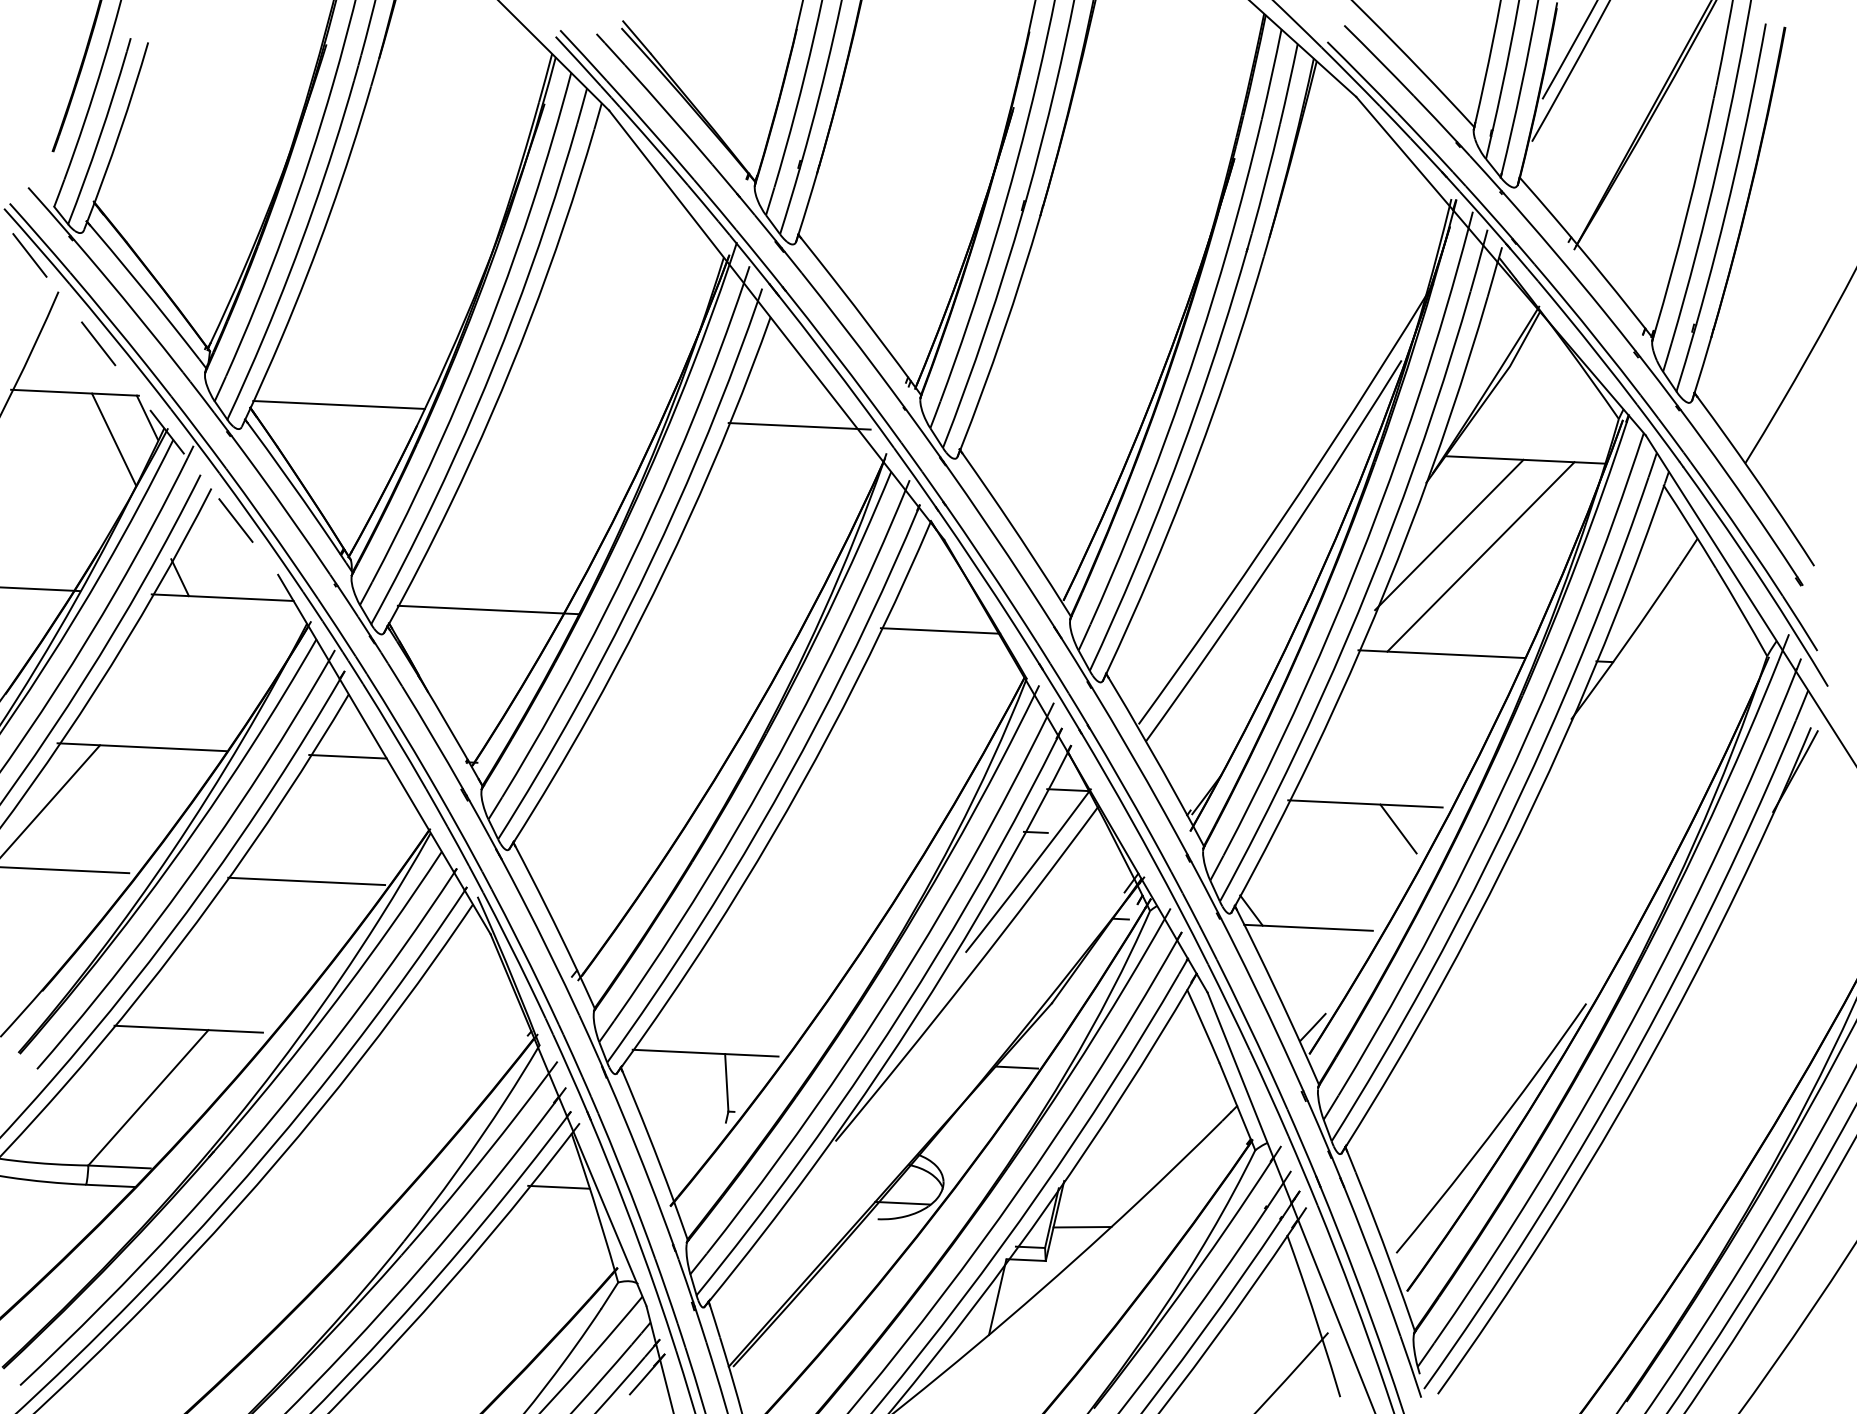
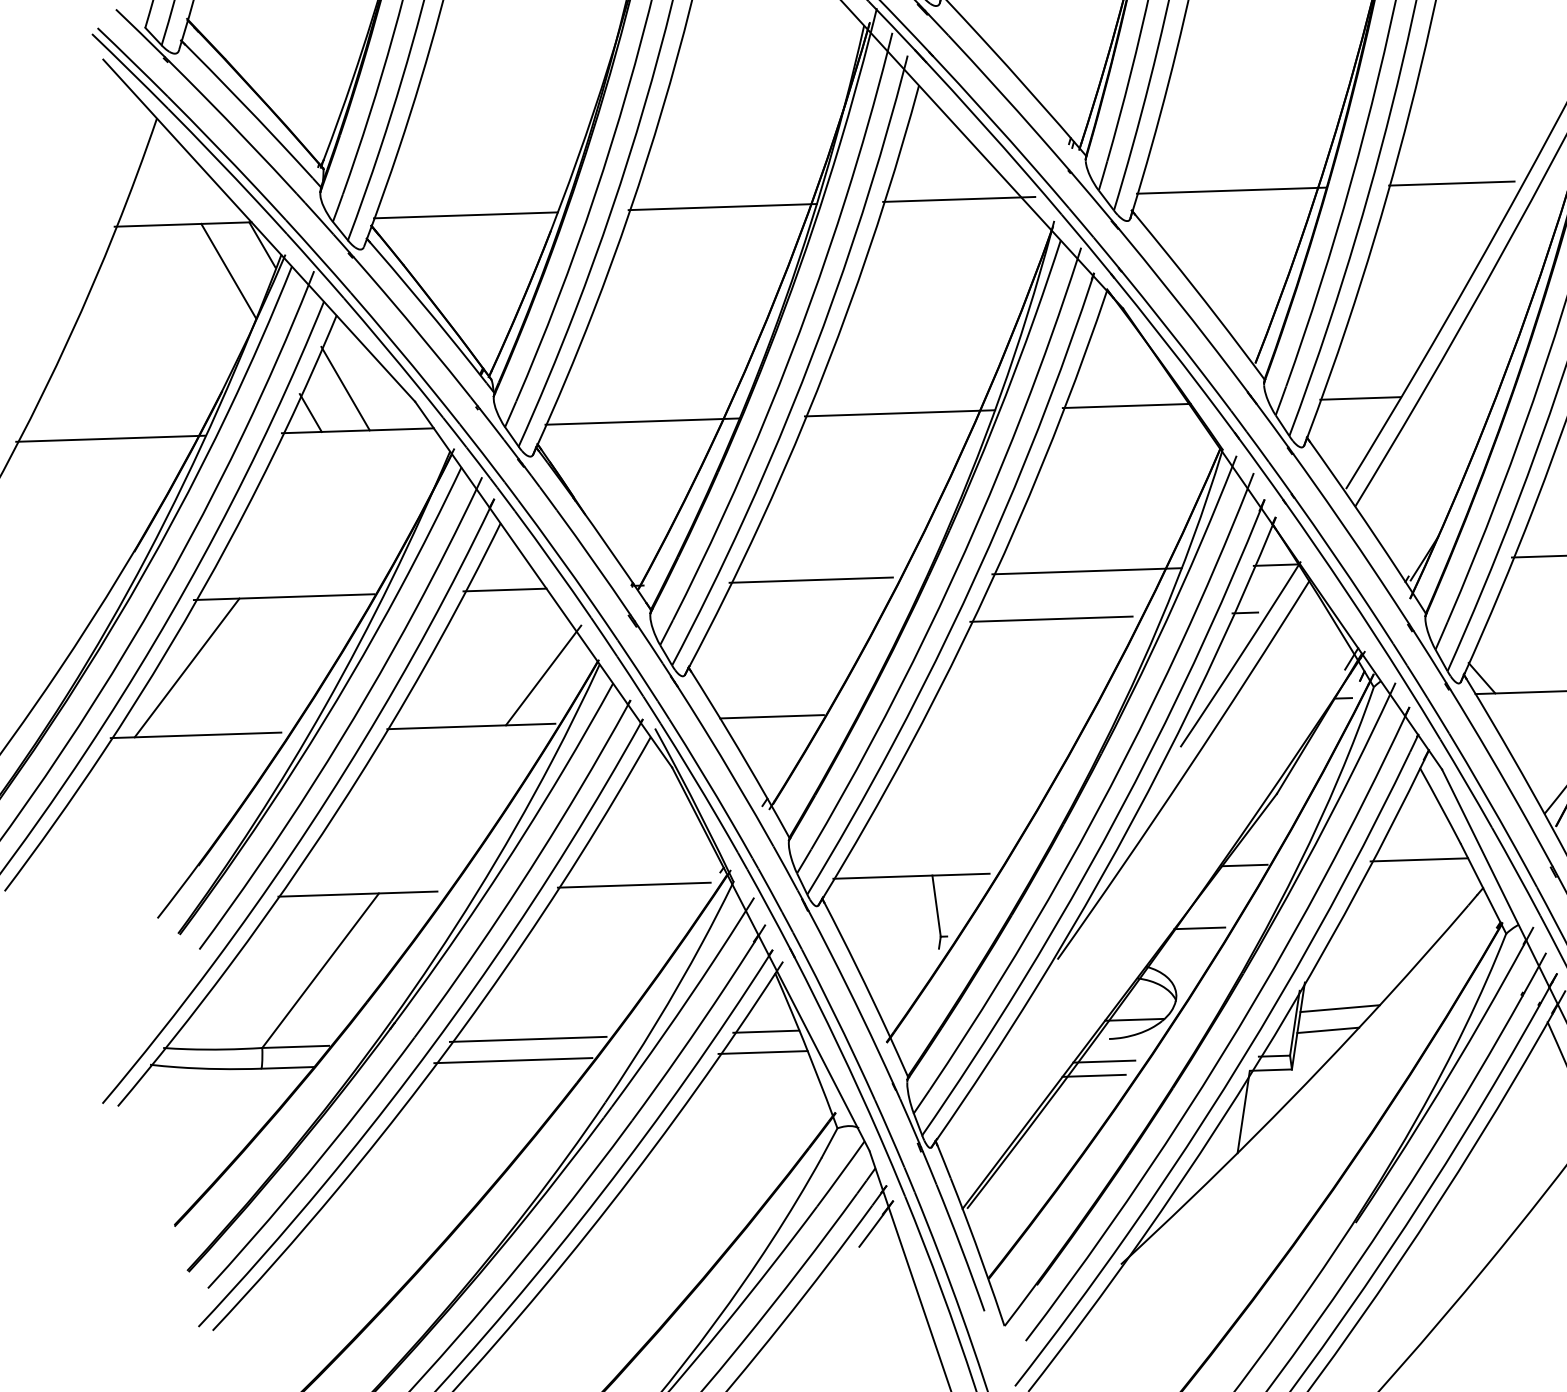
line: (145, 404) -> (259, 231), dashed -> solid
line: (578, 416) -> (722, 207), added
line: (1053, 438) -> (1231, 191), added
line: (1259, 447) -> (1451, 183), added
line: (213, 557) -> (344, 388), added
line: (728, 621) -> (899, 413), added
line: (1158, 640) -> (1360, 397), added
line: (633, 769) -> (810, 579), added
line: (891, 781) -> (1087, 570), added
line: (854, 823) -> (1051, 618), added
line: (377, 838) -> (543, 674), added
line: (587, 894) -> (772, 716), added
line: (446, 1040) -> (633, 884), added
line: (1179, 1075) -> (1419, 860), added
line: (970, 1122) -> (1199, 927), added
line: (336, 1176) -> (527, 1038), added
line: (320, 1195) -> (512, 1060), added
line: (554, 1206) -> (763, 1052), added
line: (1094, 1207) -> (1339, 1008), added
line: (871, 1239) -> (1104, 1061), added
line: (860, 1252) -> (1093, 1075), added

